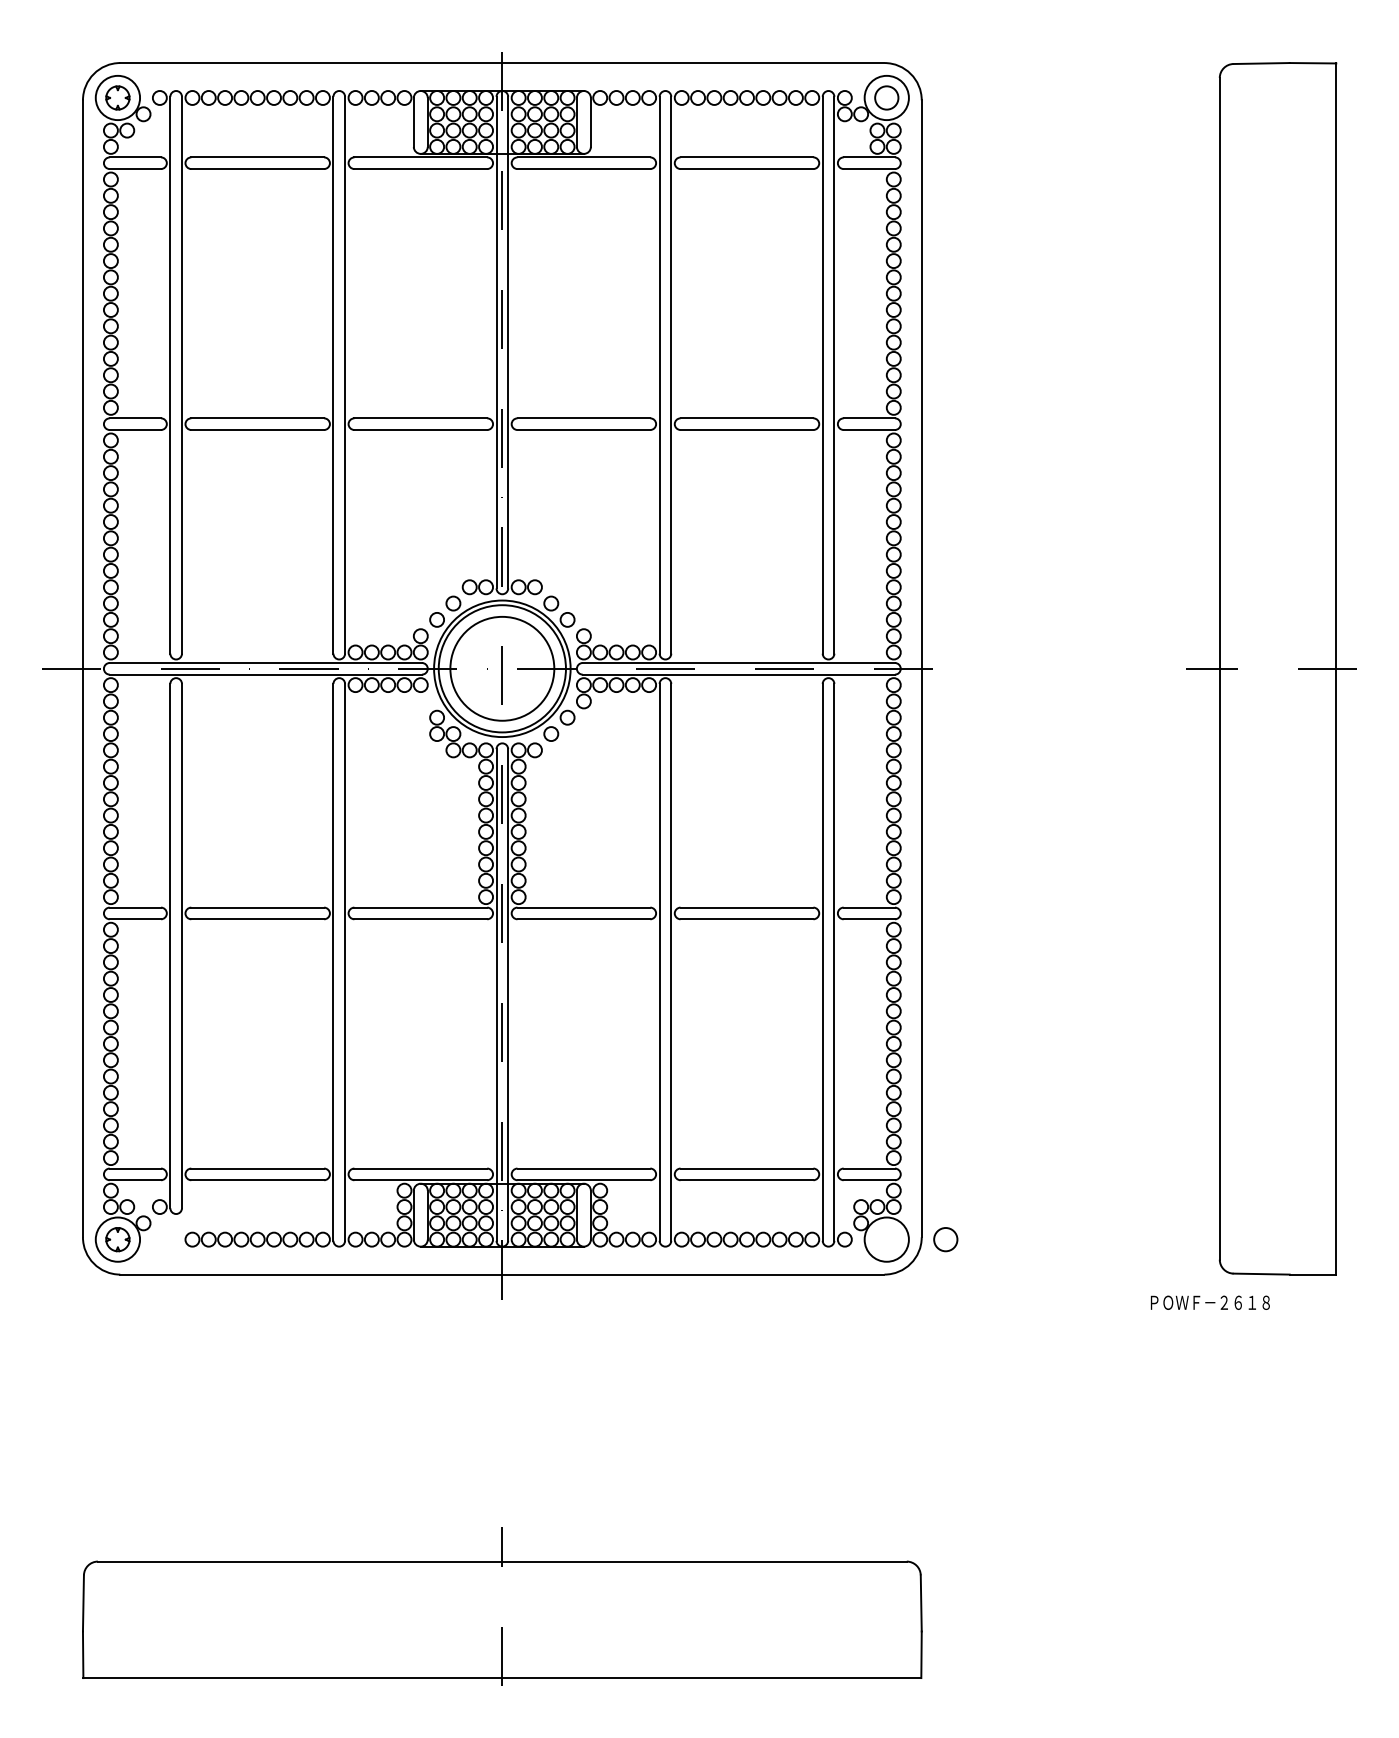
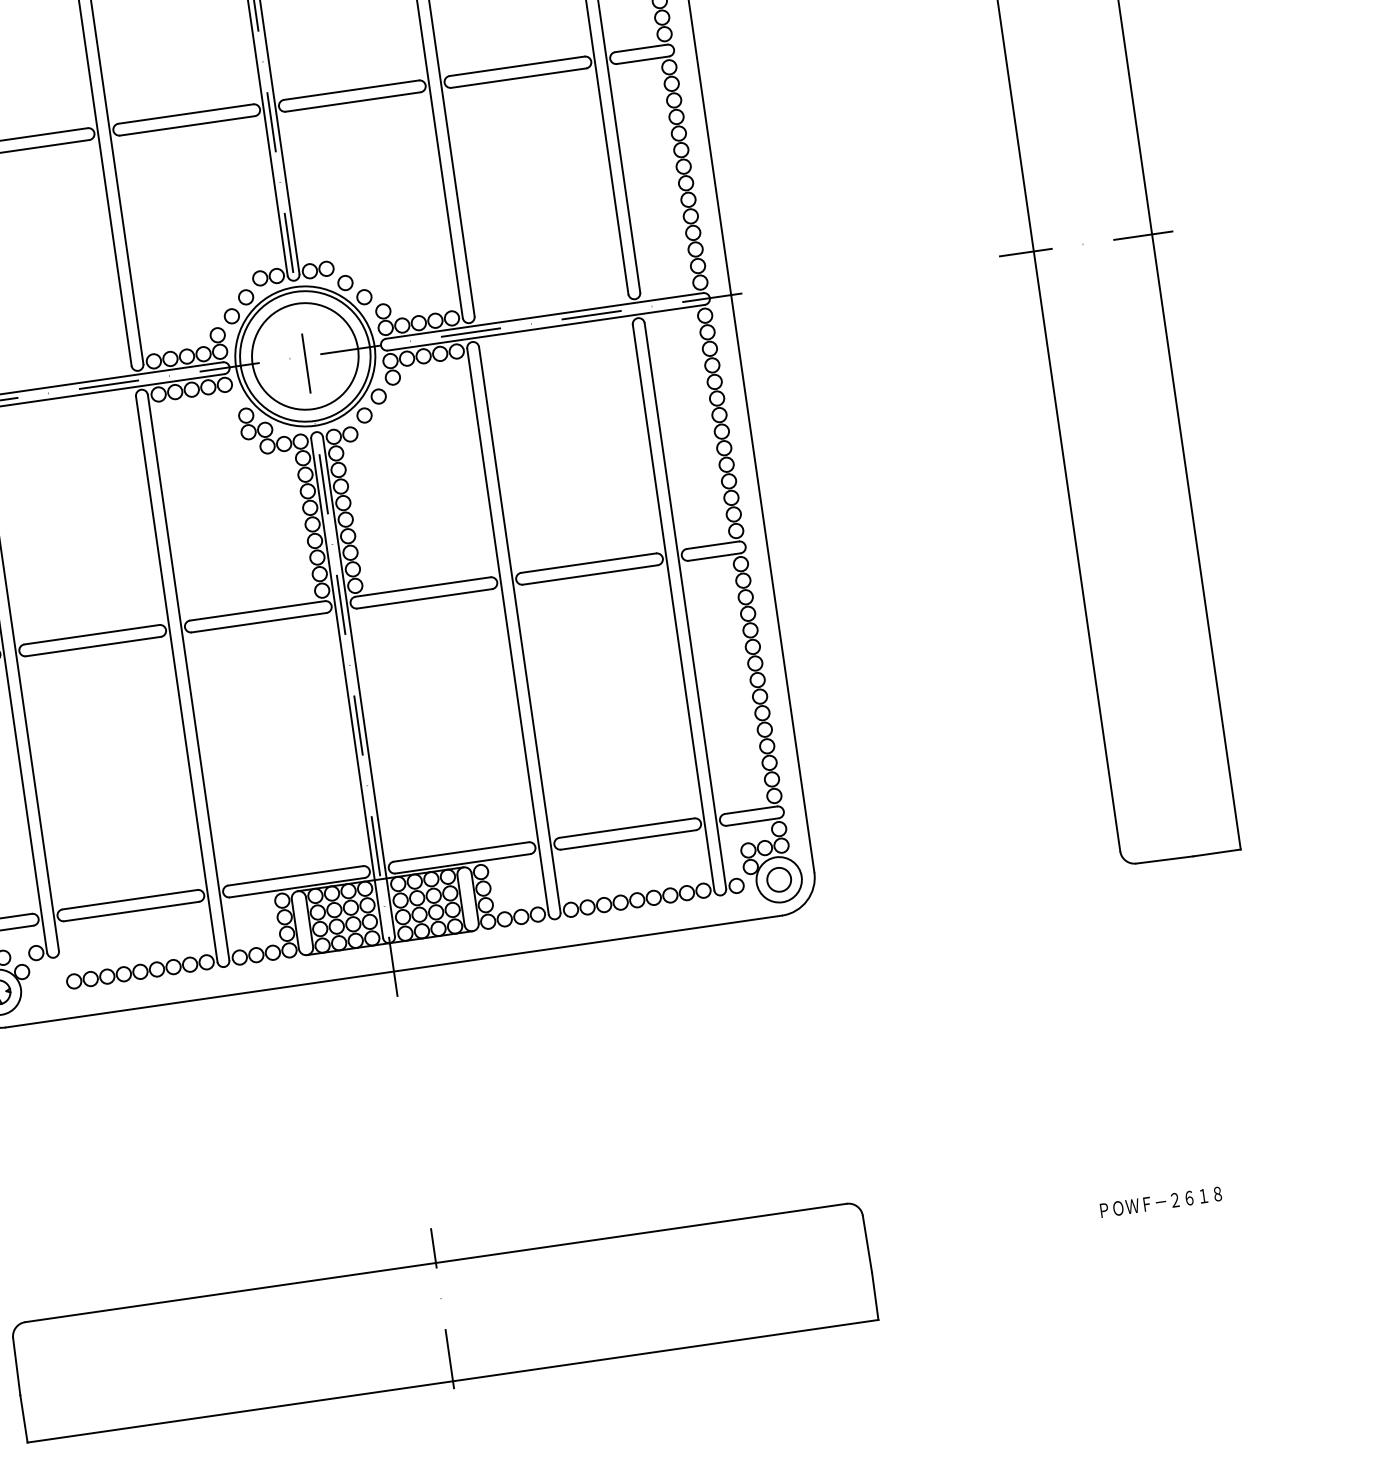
circle: (945, 1239) -> (778, 879), moved
text: (1209, 1302) -> (1160, 1202), moved

